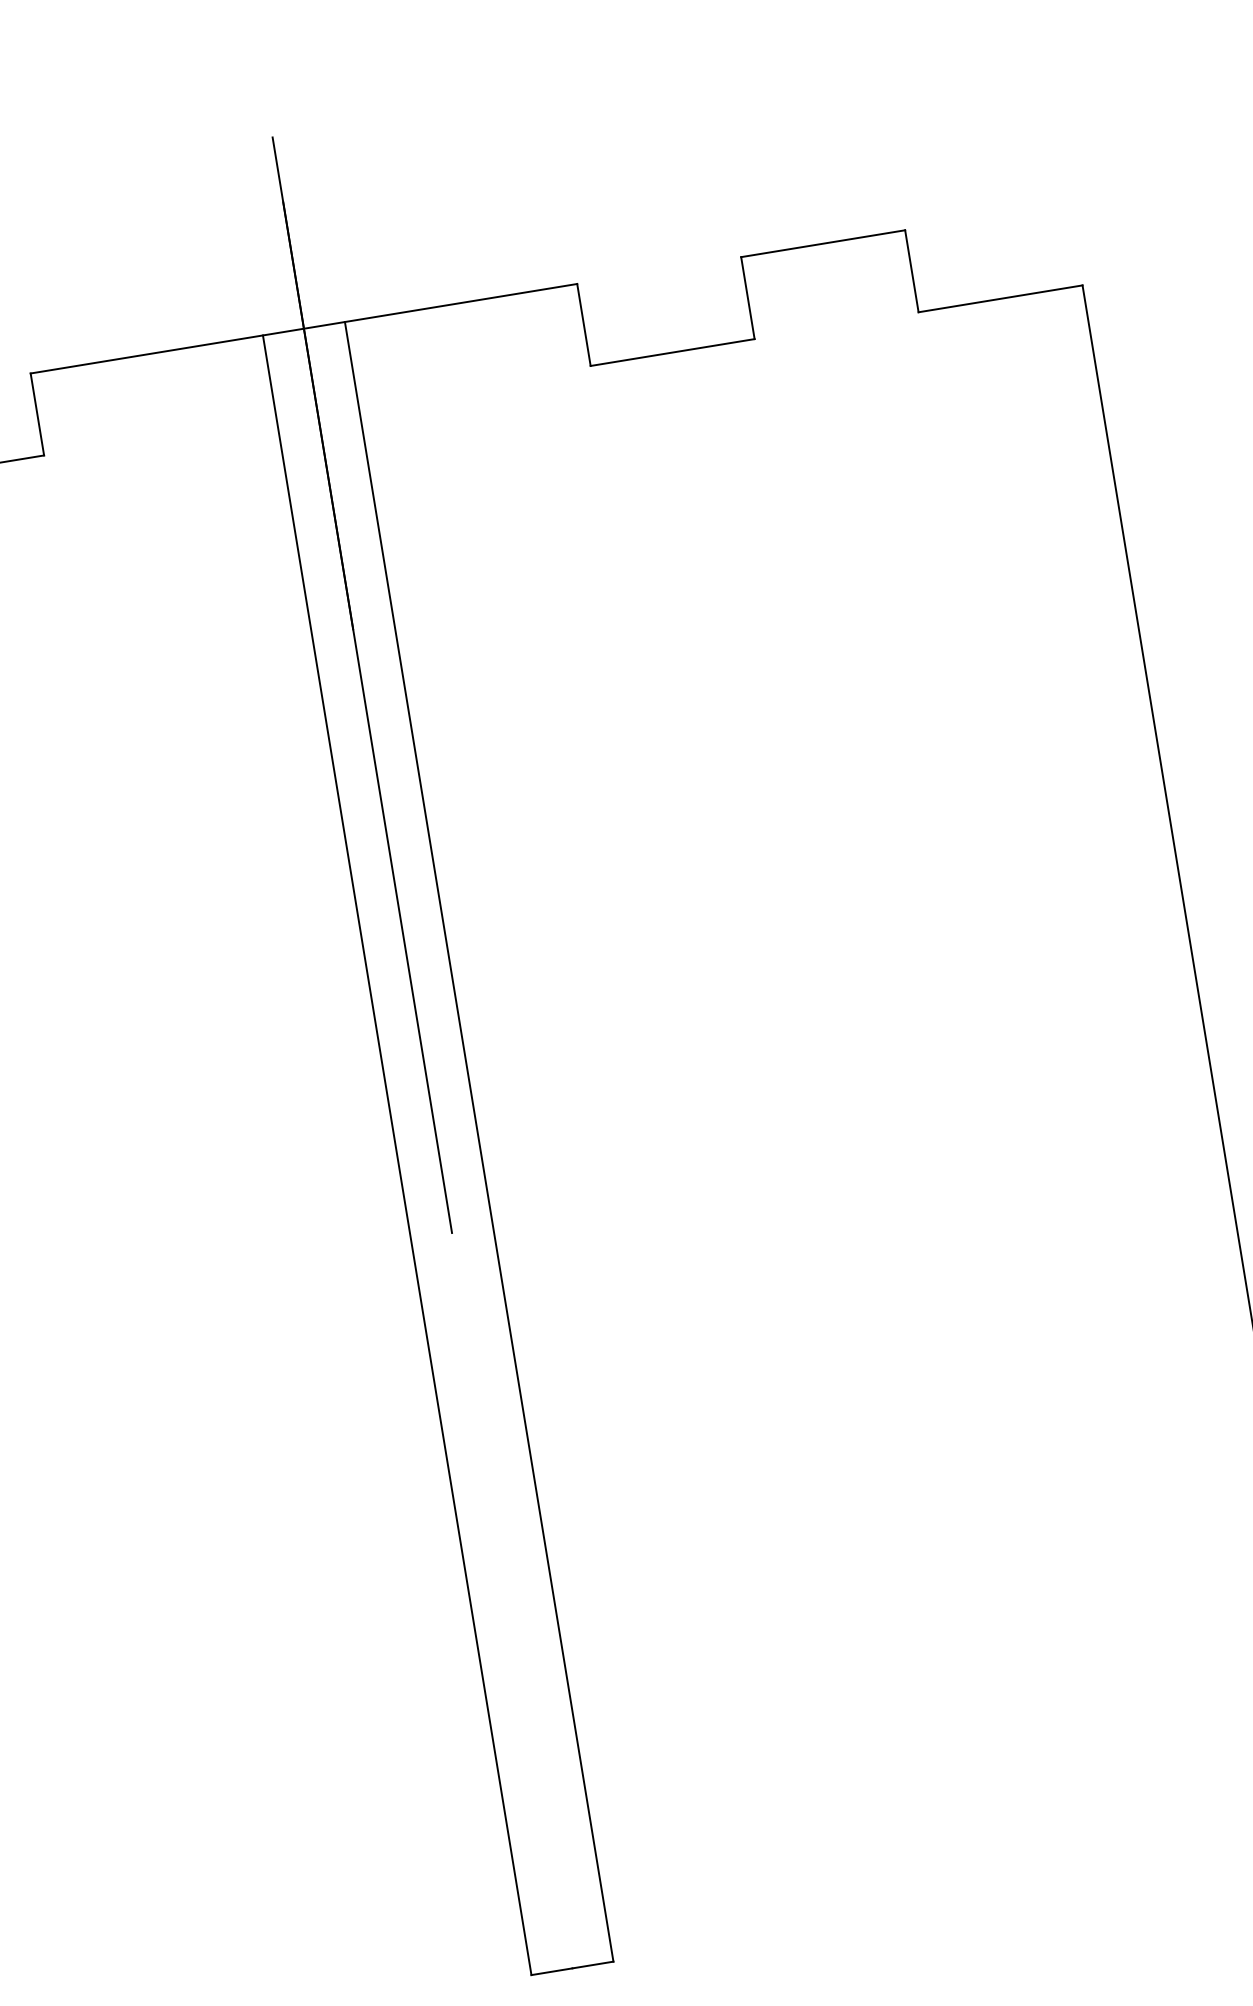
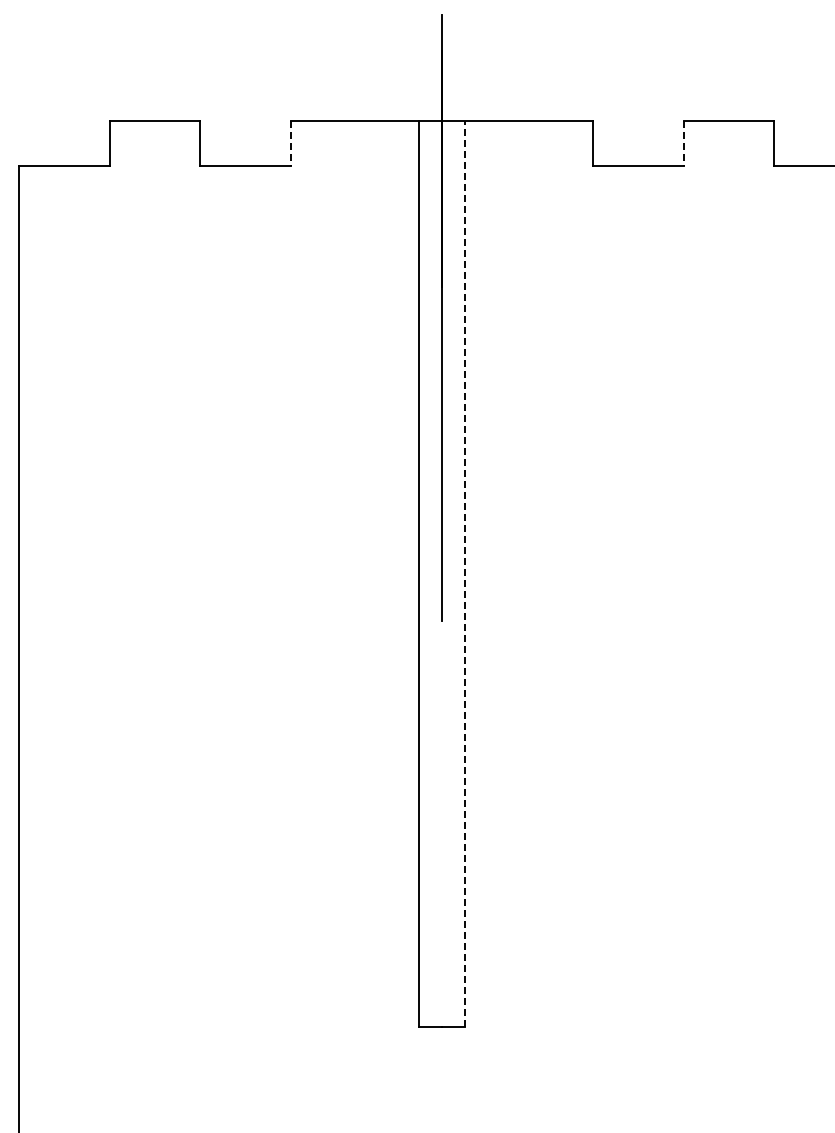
line: (747, 297) -> (683, 143), solid -> dashed
line: (38, 413) -> (291, 143), solid -> dashed
line: (478, 1141) -> (464, 573), solid -> dashed

